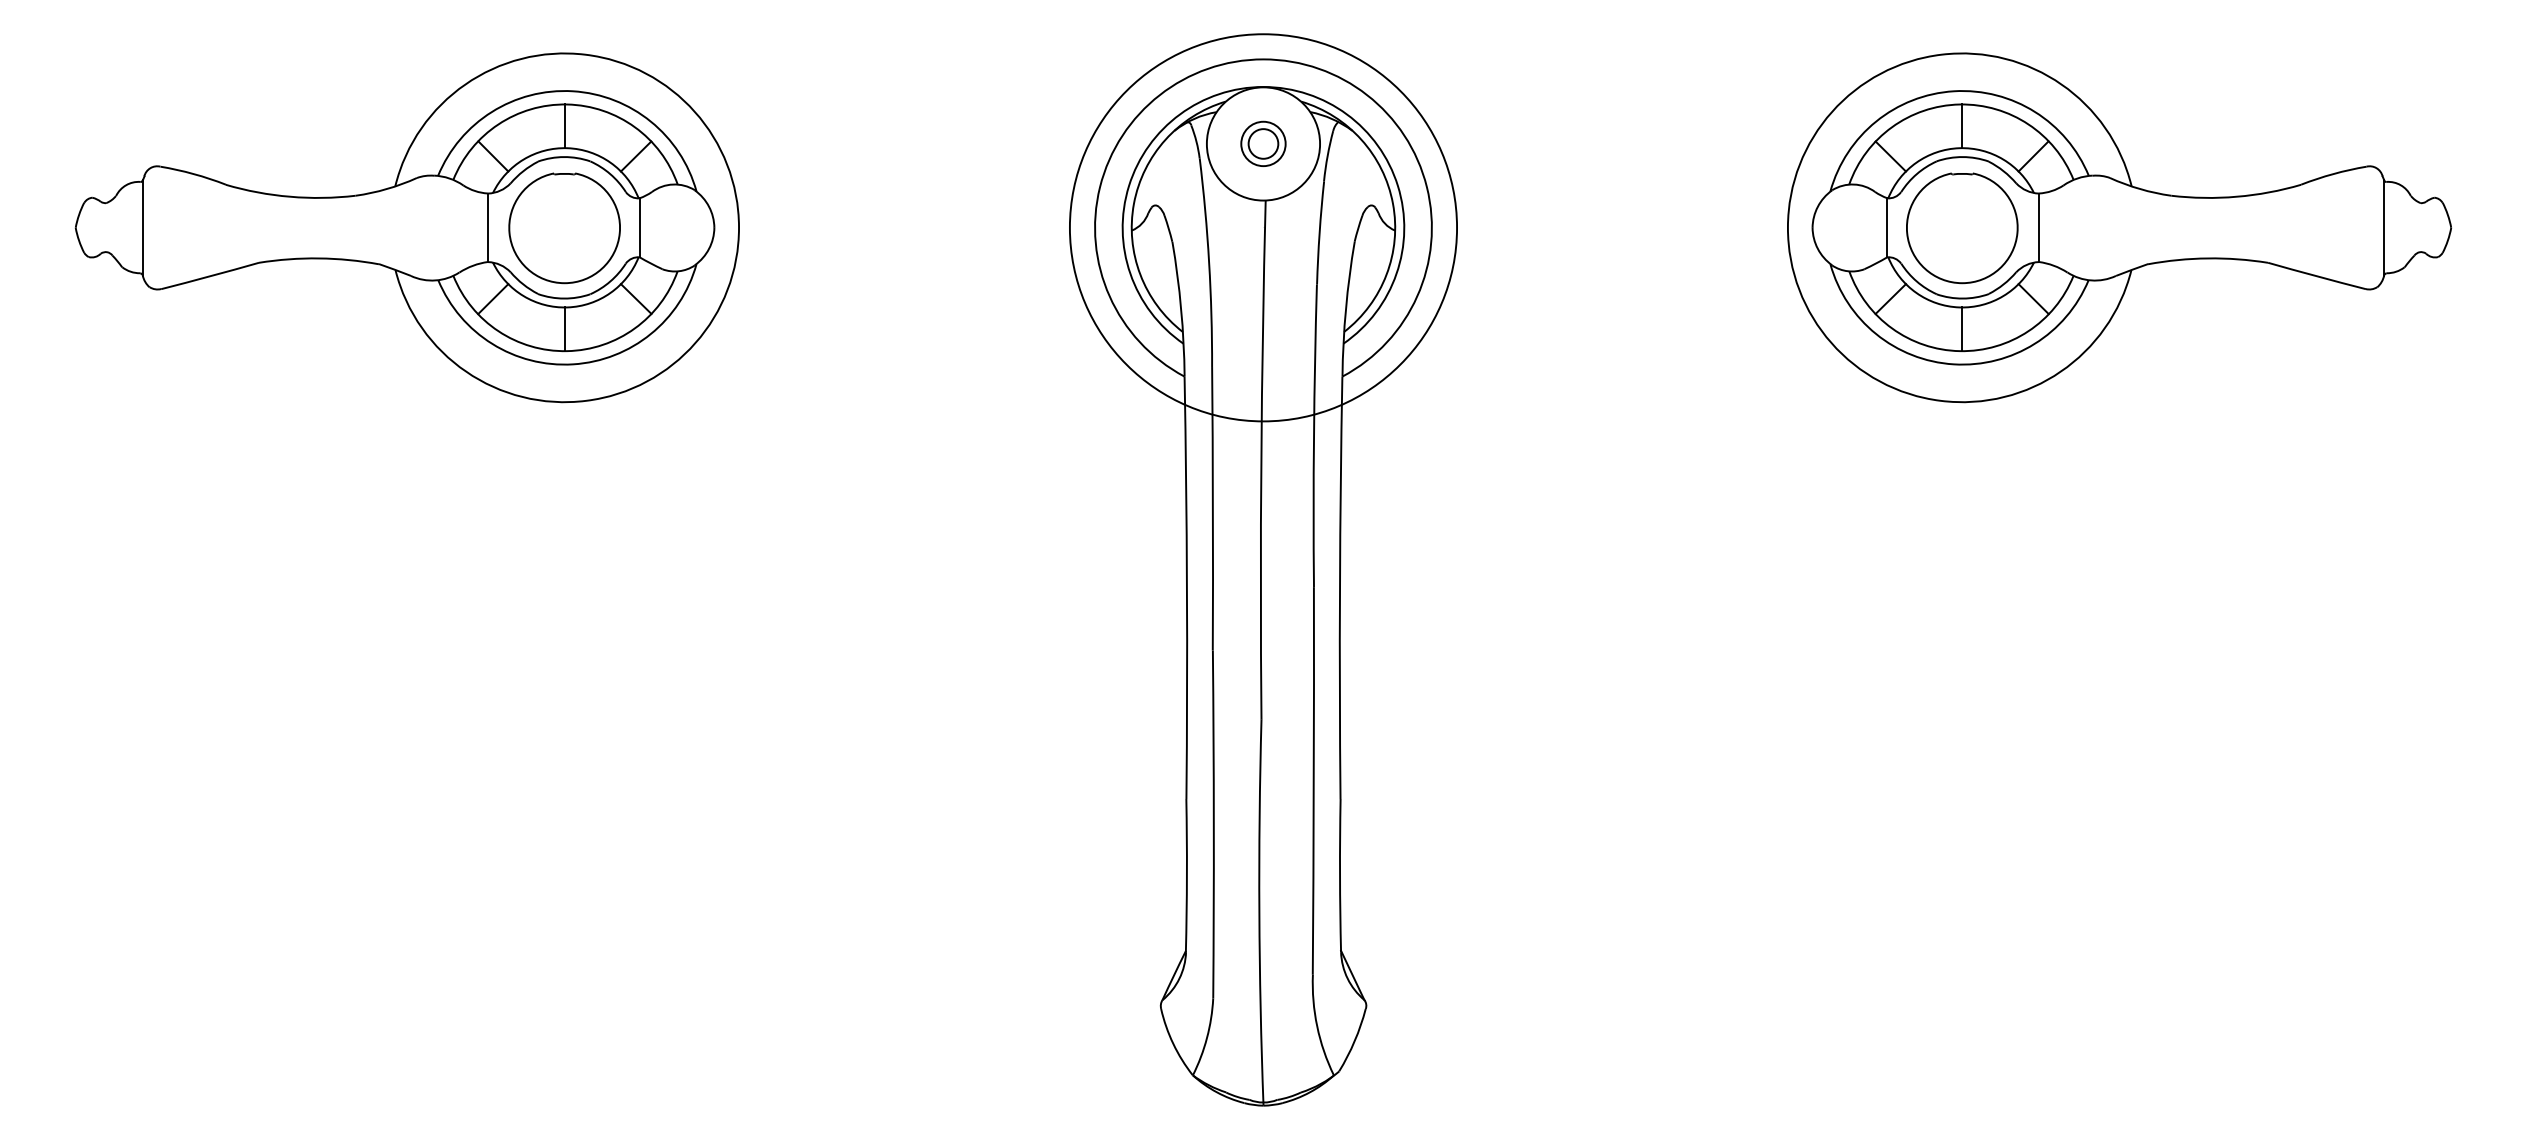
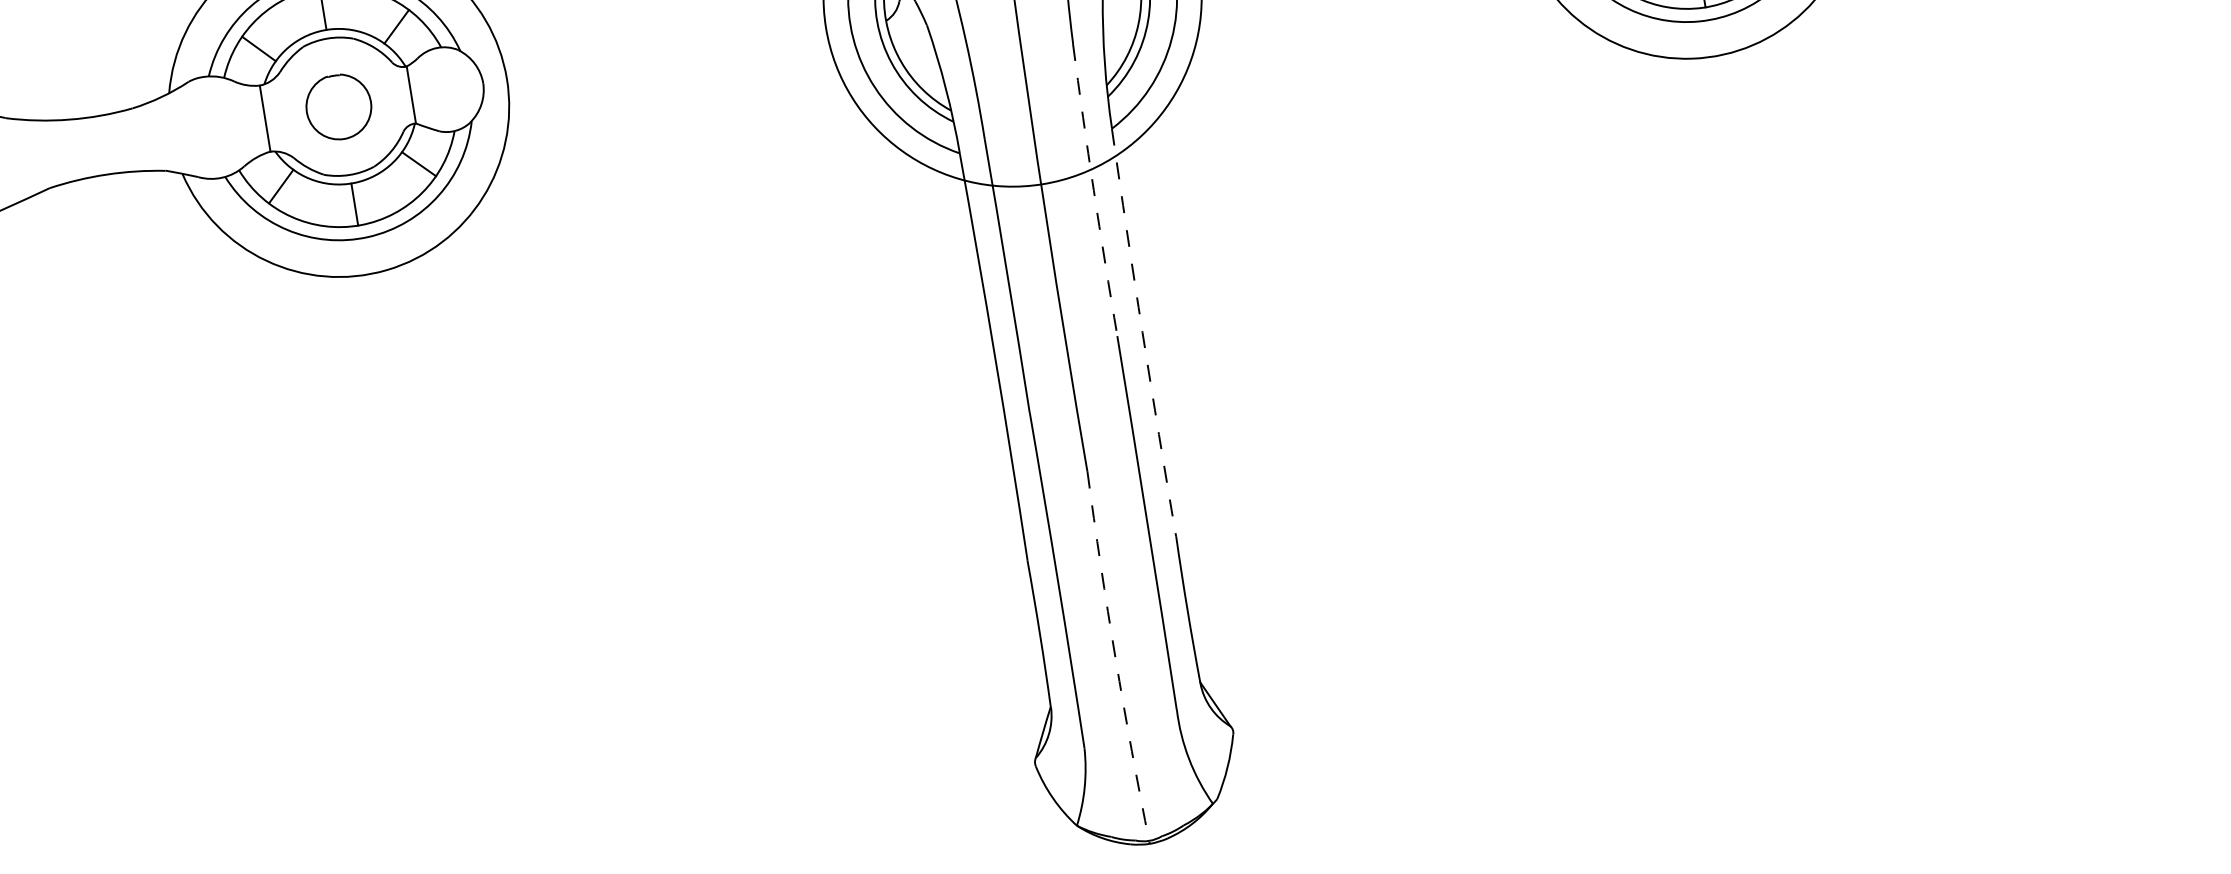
part: (564, 228) -> (338, 107), size x0.6
arc: (1313, 435) -> (1093, 190), solid -> dashed
arc: (1339, 587) -> (1142, 332), solid -> dashed
arc: (1259, 912) -> (1115, 658), solid -> dashed

